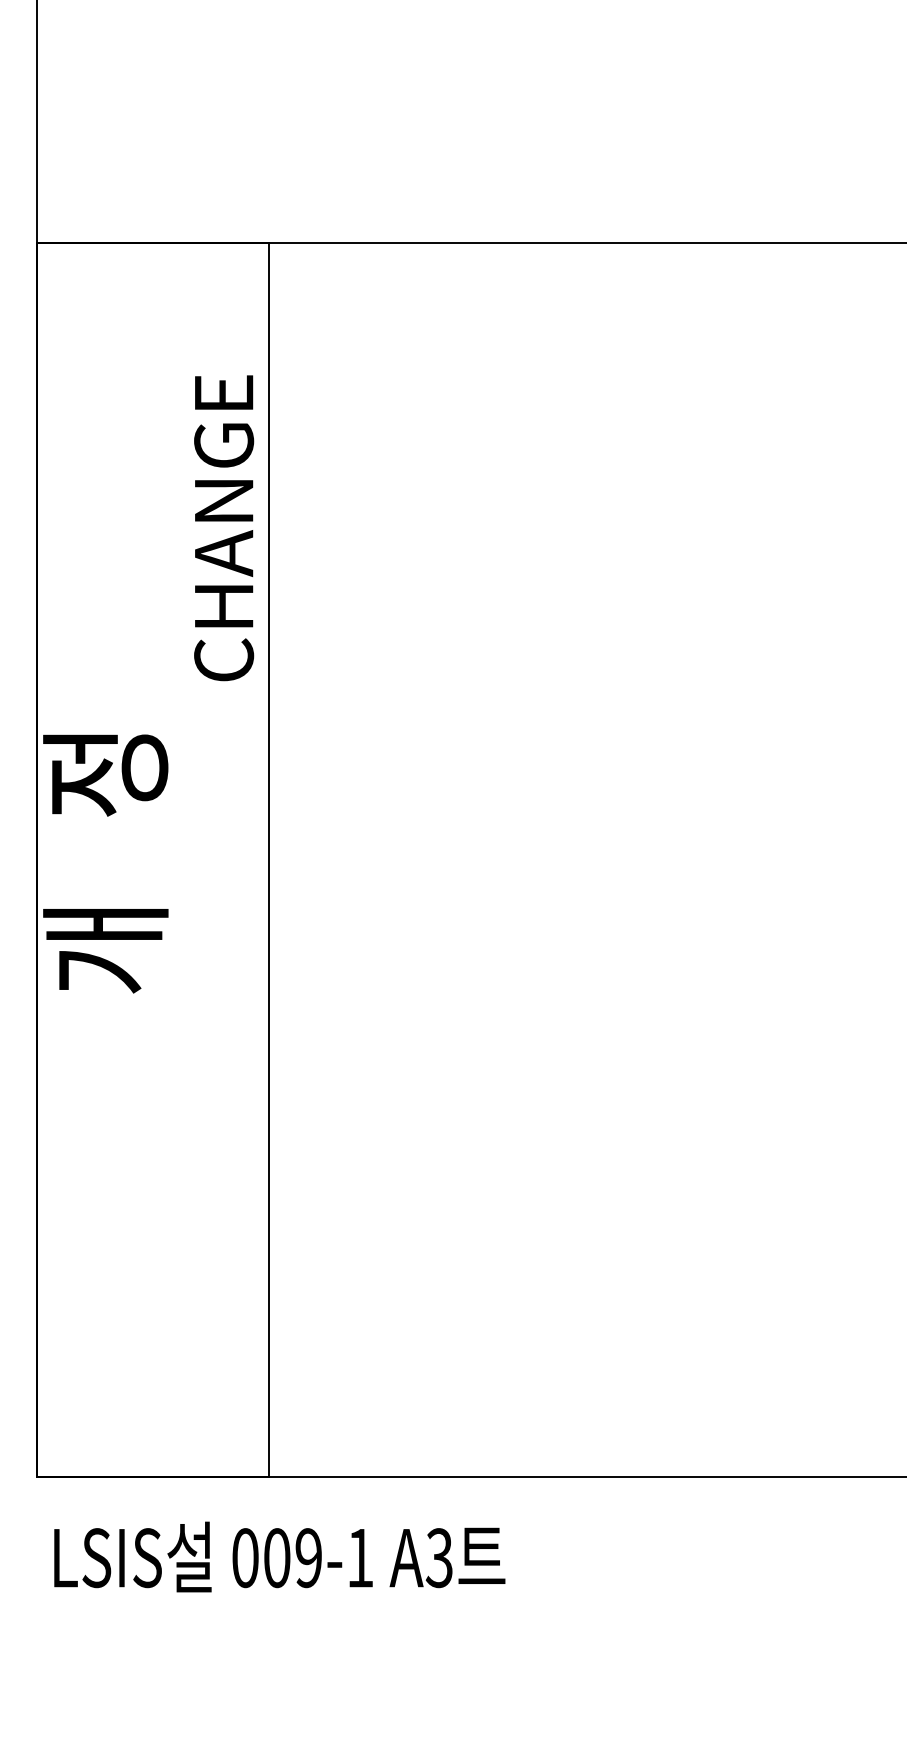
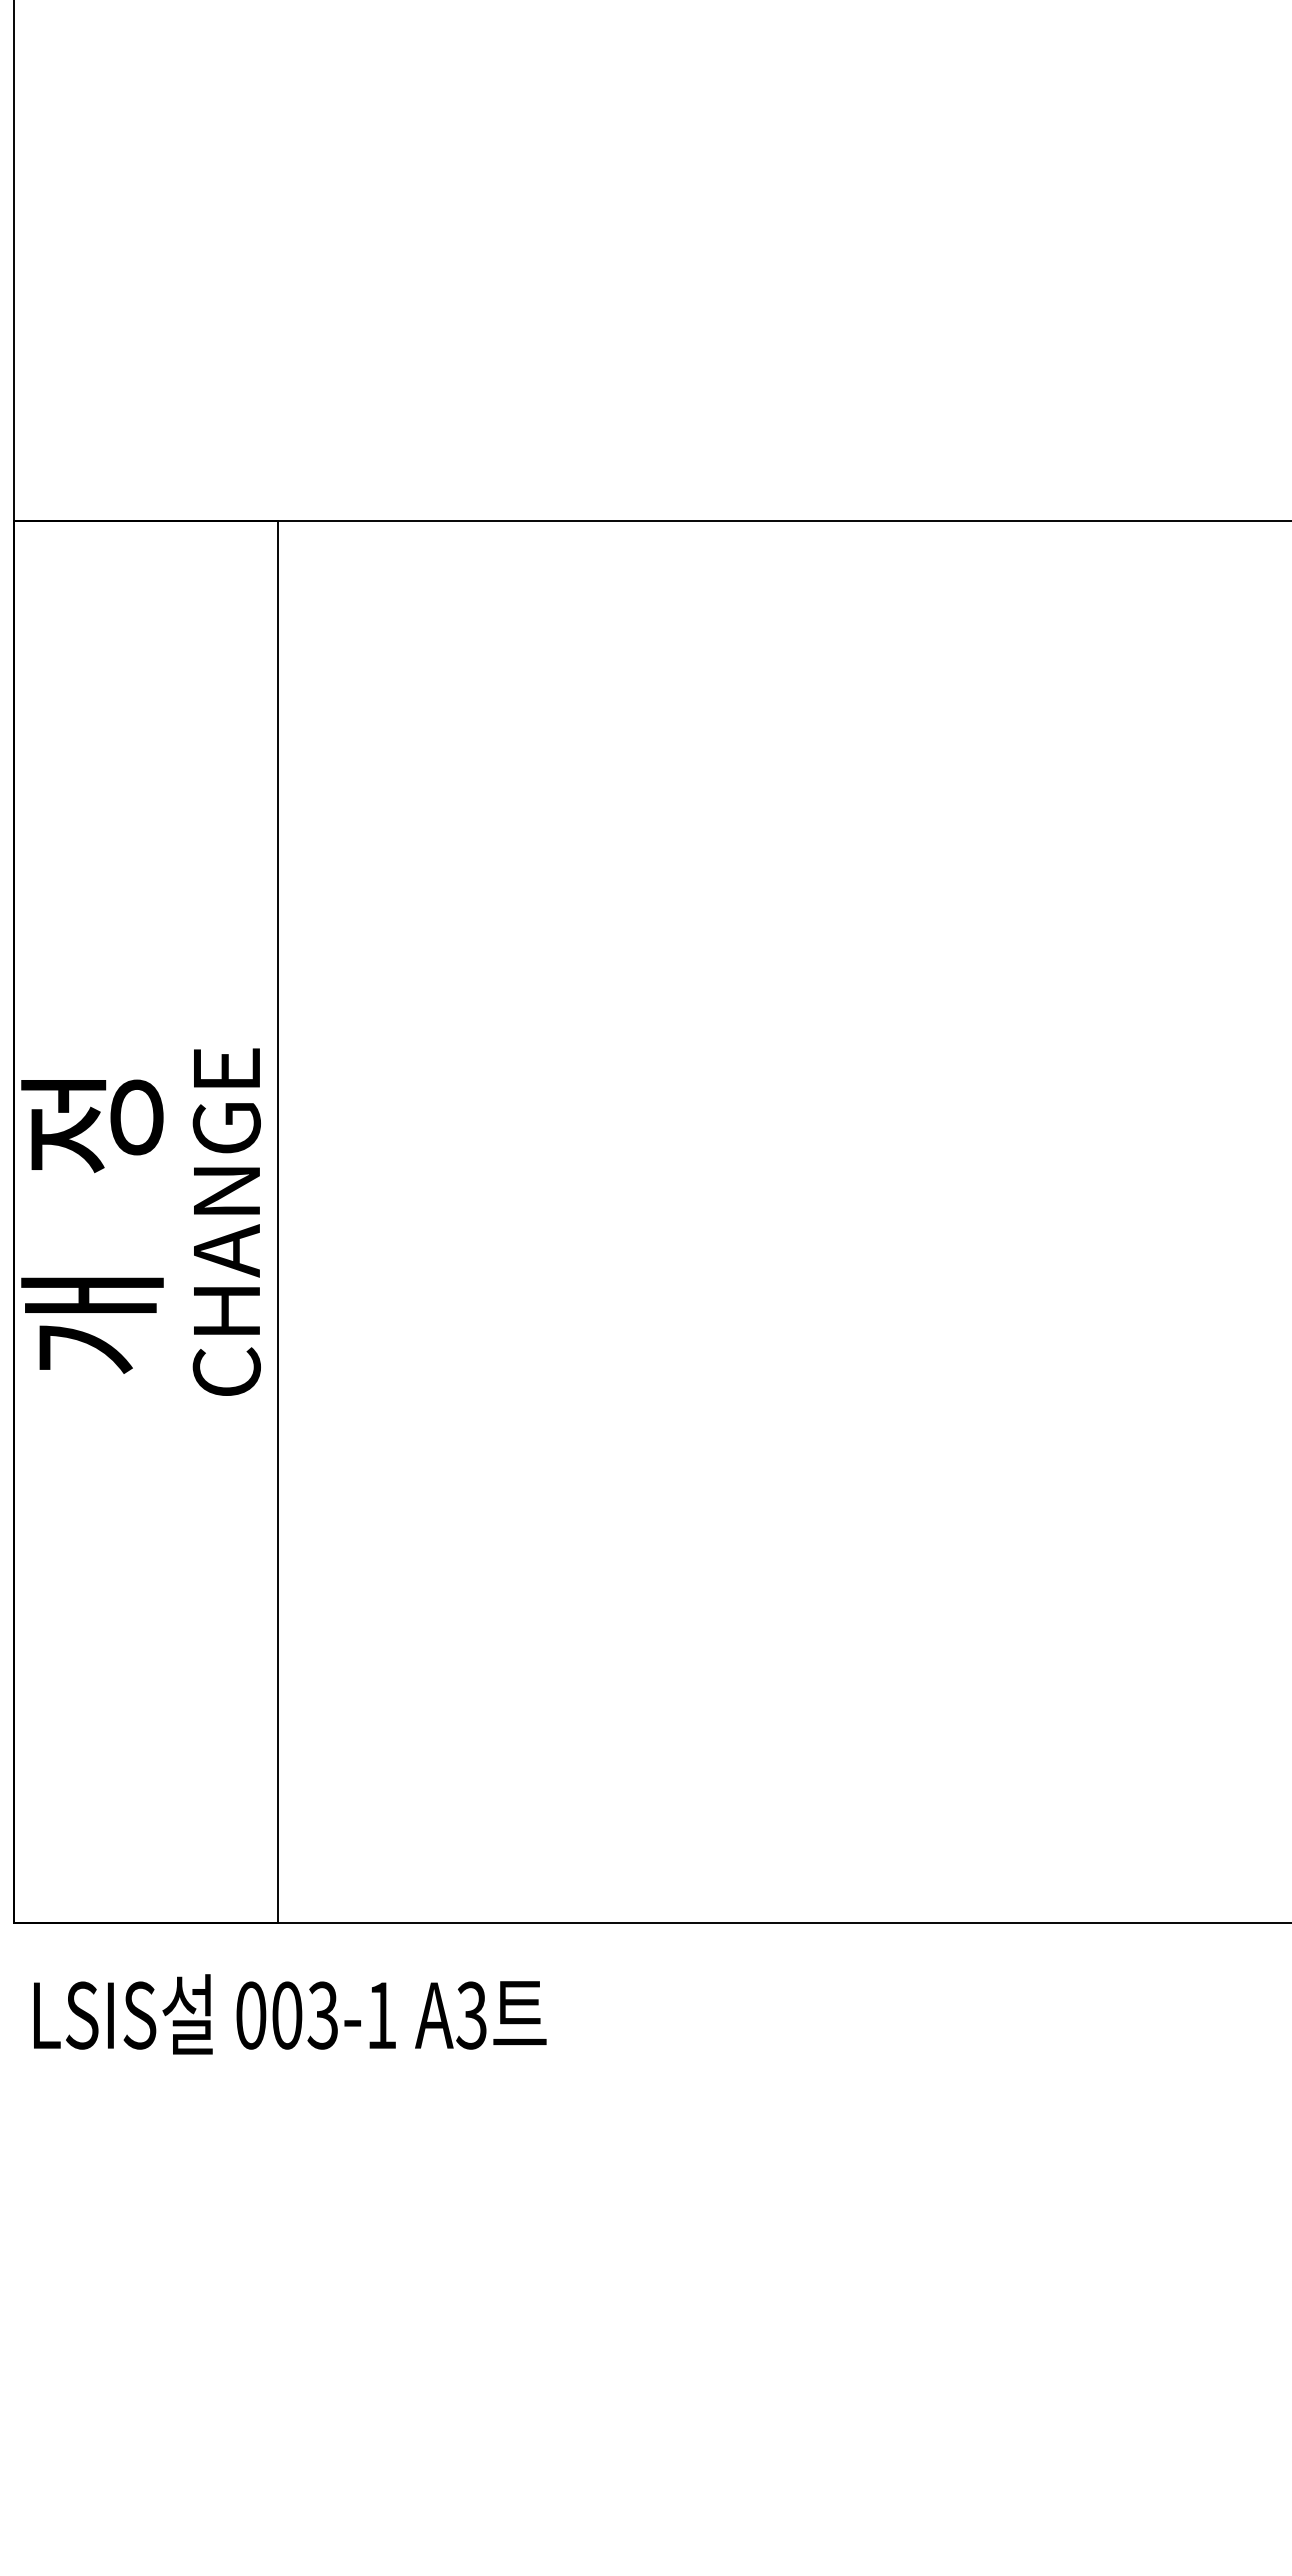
text: (223, 527) -> (226, 1221), moved
text: (308, 1558) -> (322, 2015), 009-1 -> 003-1

